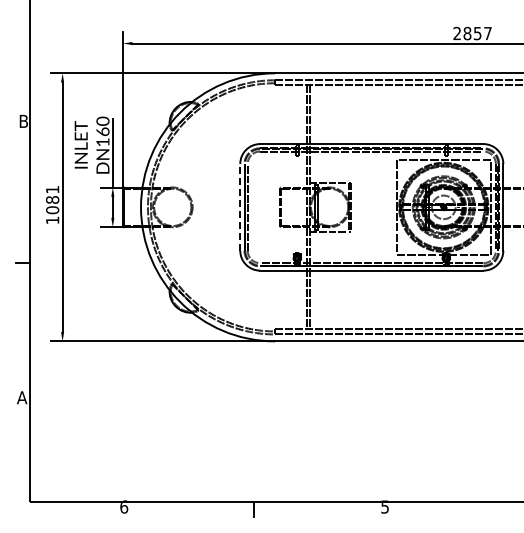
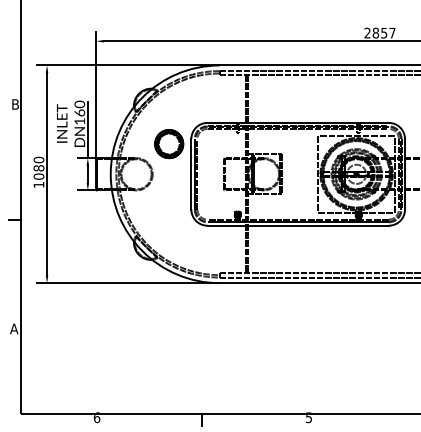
part: (212, 169) -> (168, 143), added
text: (52, 189) -> (38, 159), 1081 -> 1080
line: (240, 206) -> (191, 173), dashed -> solid

